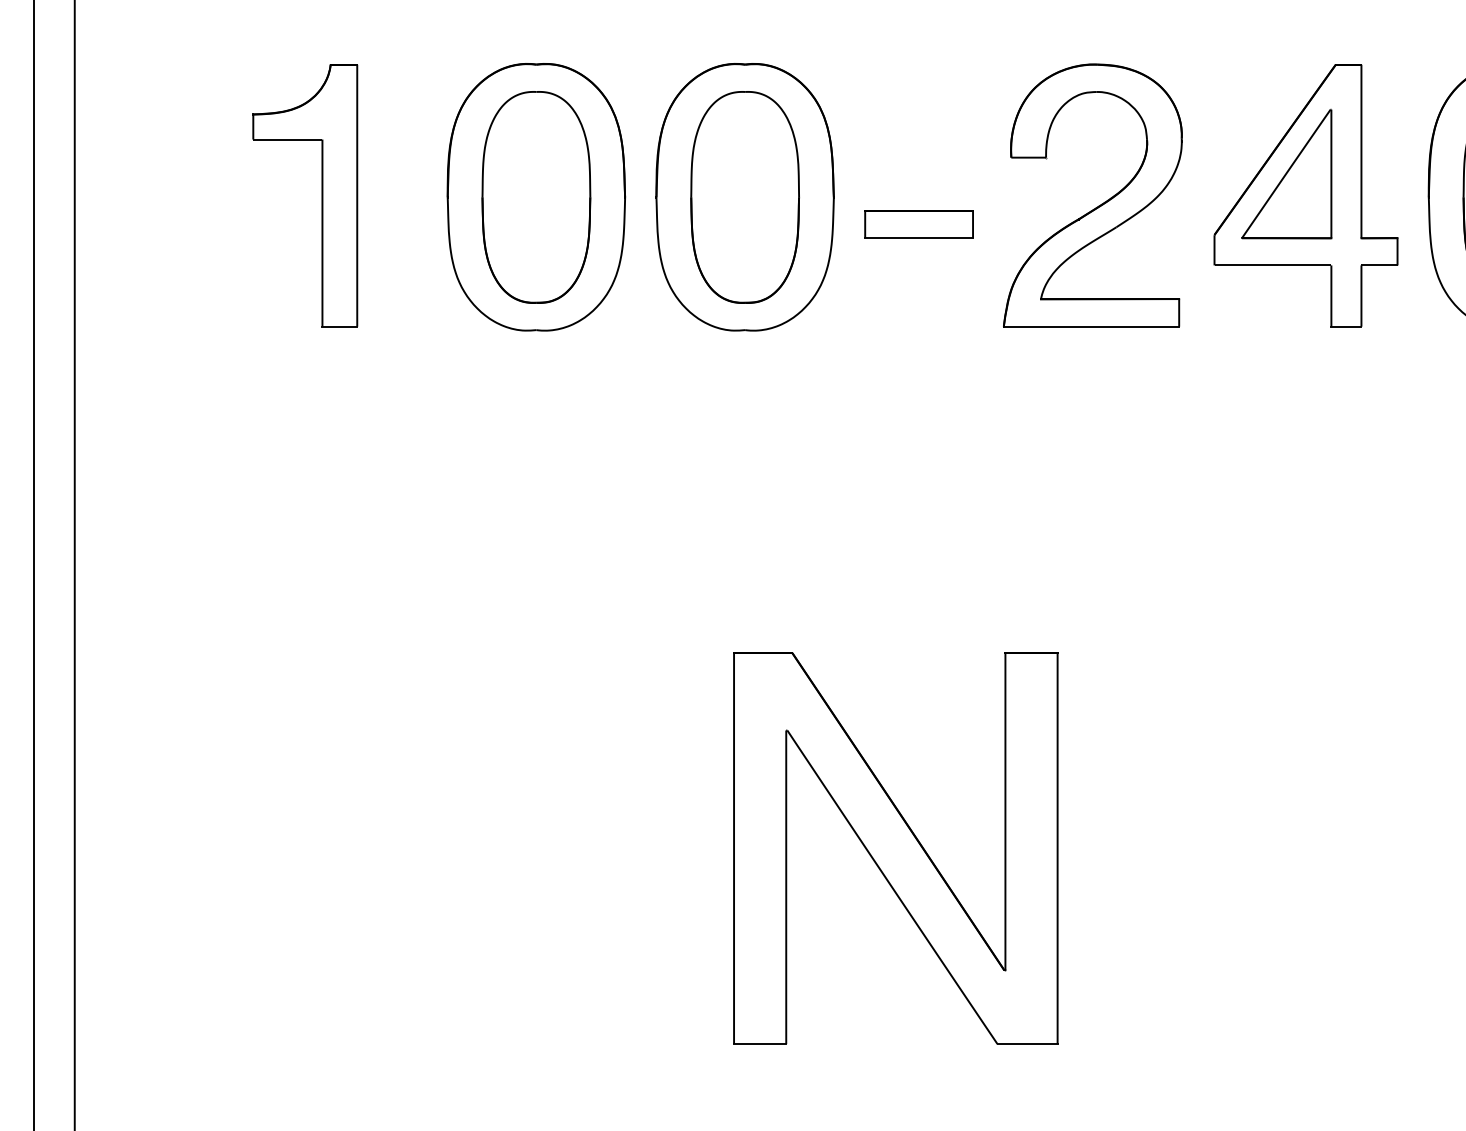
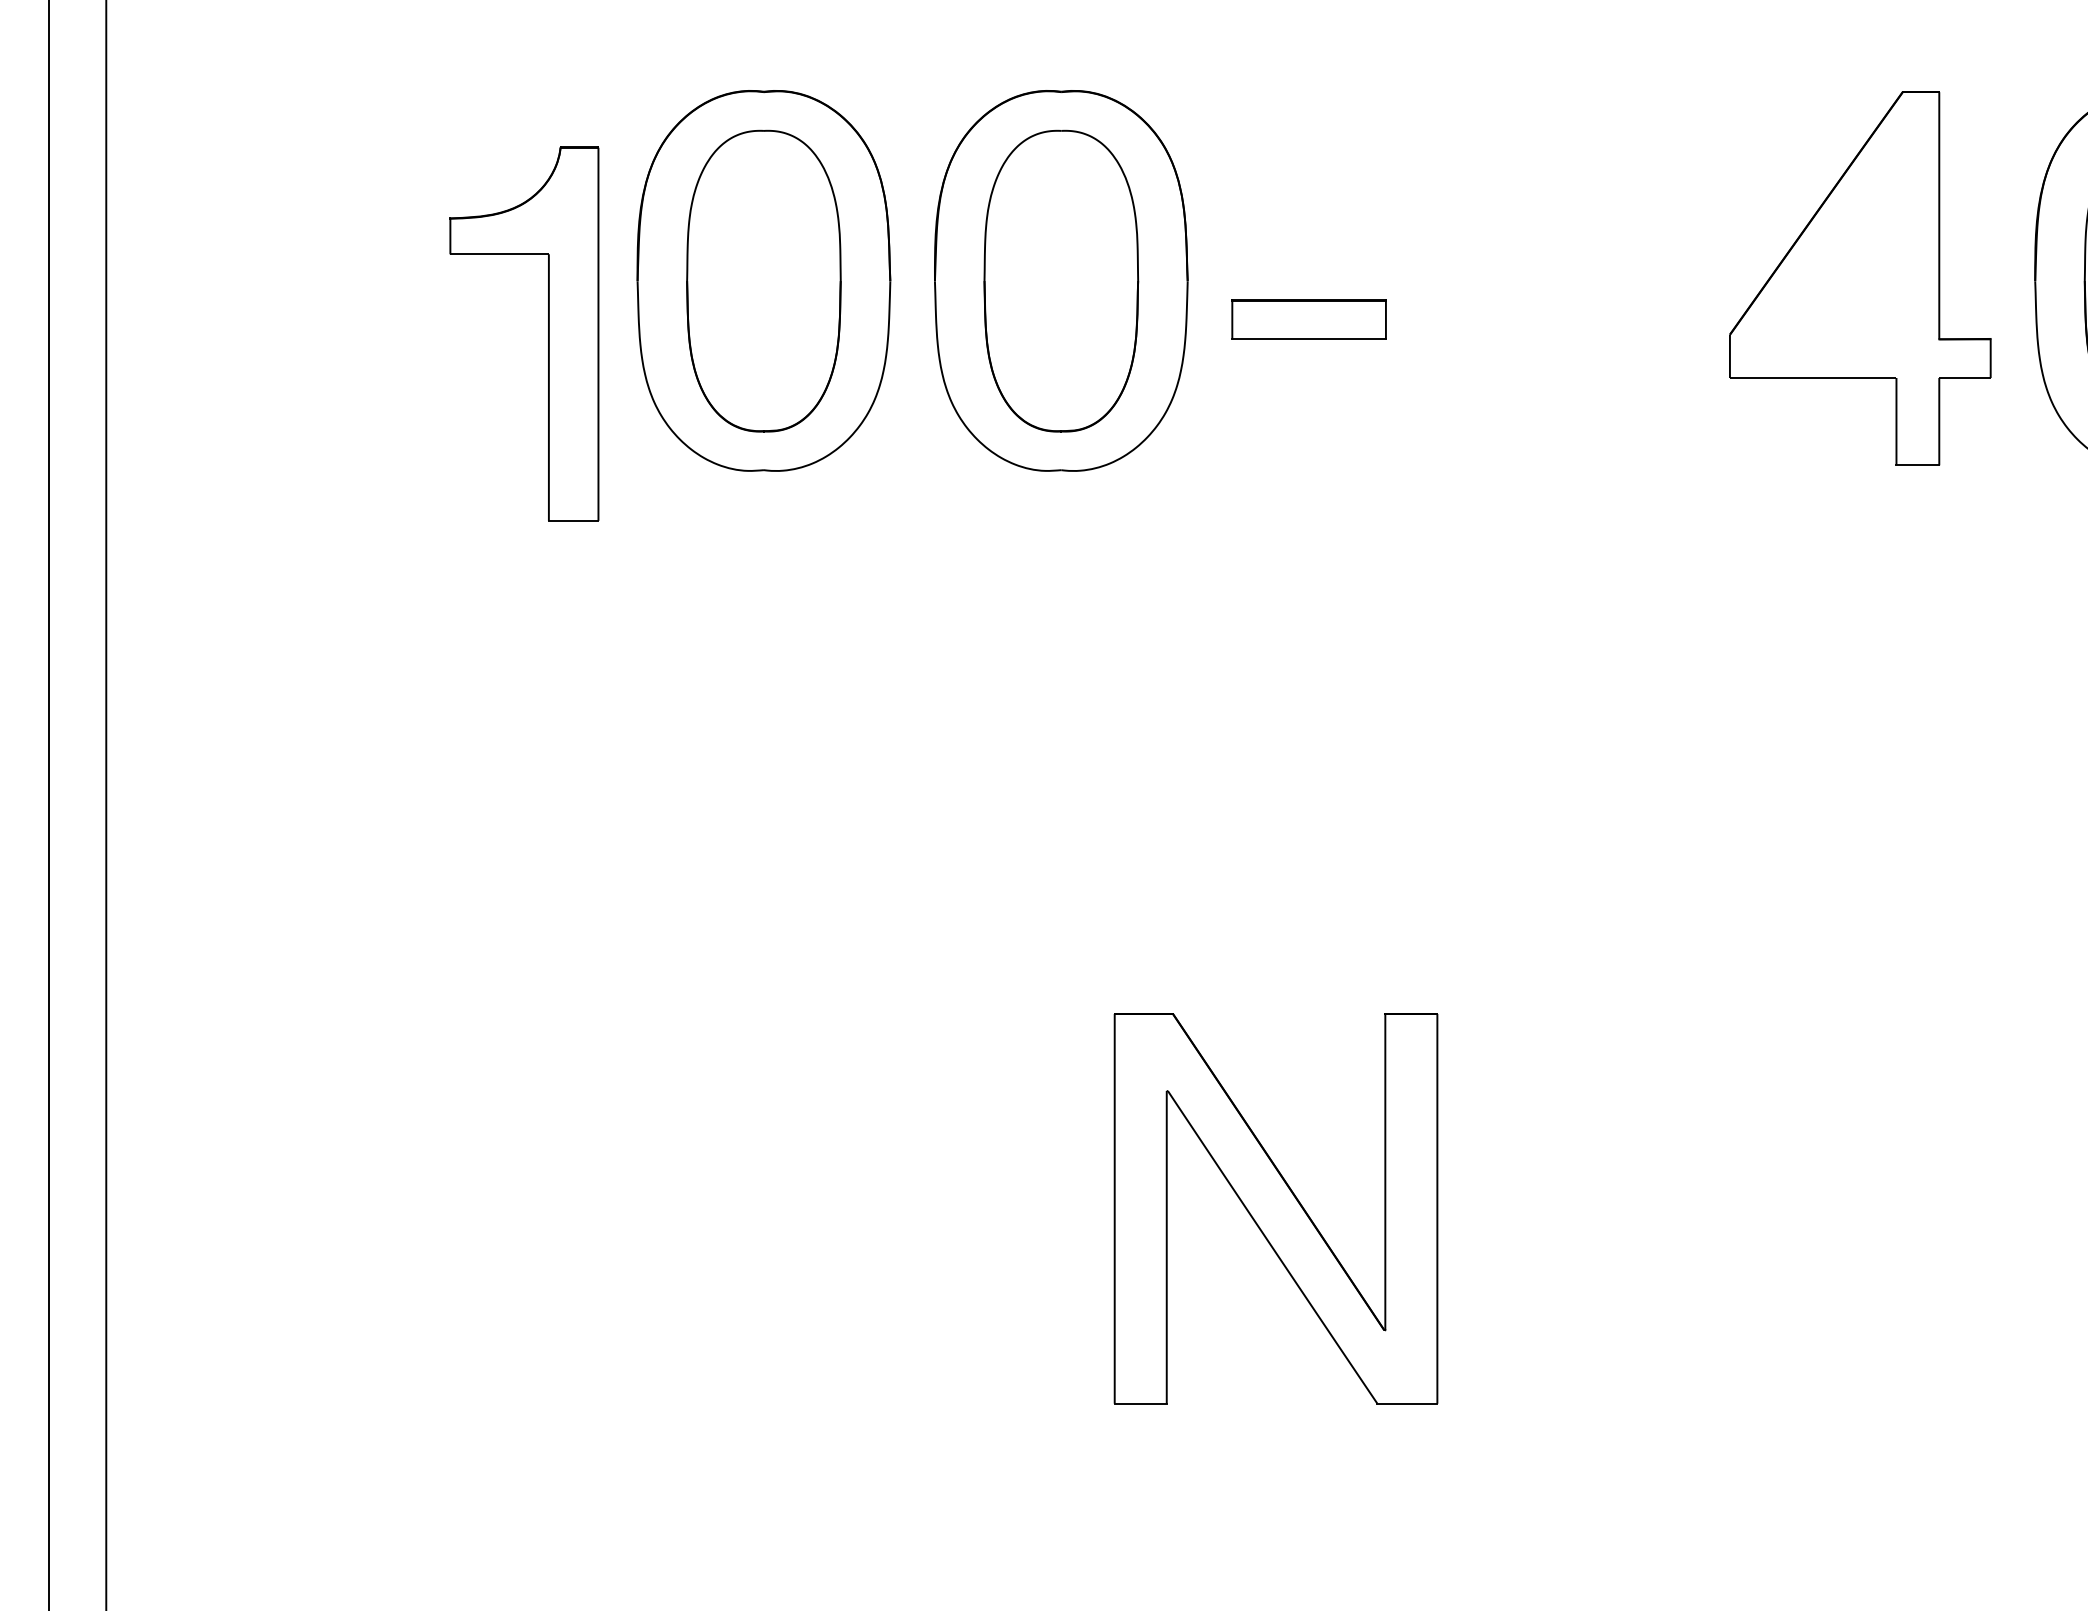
part: (1286, 173) -> (1832, 247), removed
part: (321, 195) -> (547, 333), moved
part: (1098, 205) -> (1564, 292), removed
part: (895, 848) -> (1275, 1208), size x0.7

